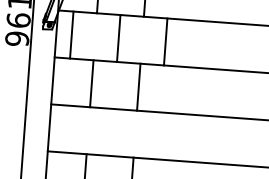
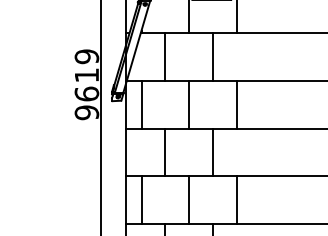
line: (64, 128) -> (141, 199), added
line: (112, 131) -> (189, 199), added
line: (158, 135) -> (236, 199), added

